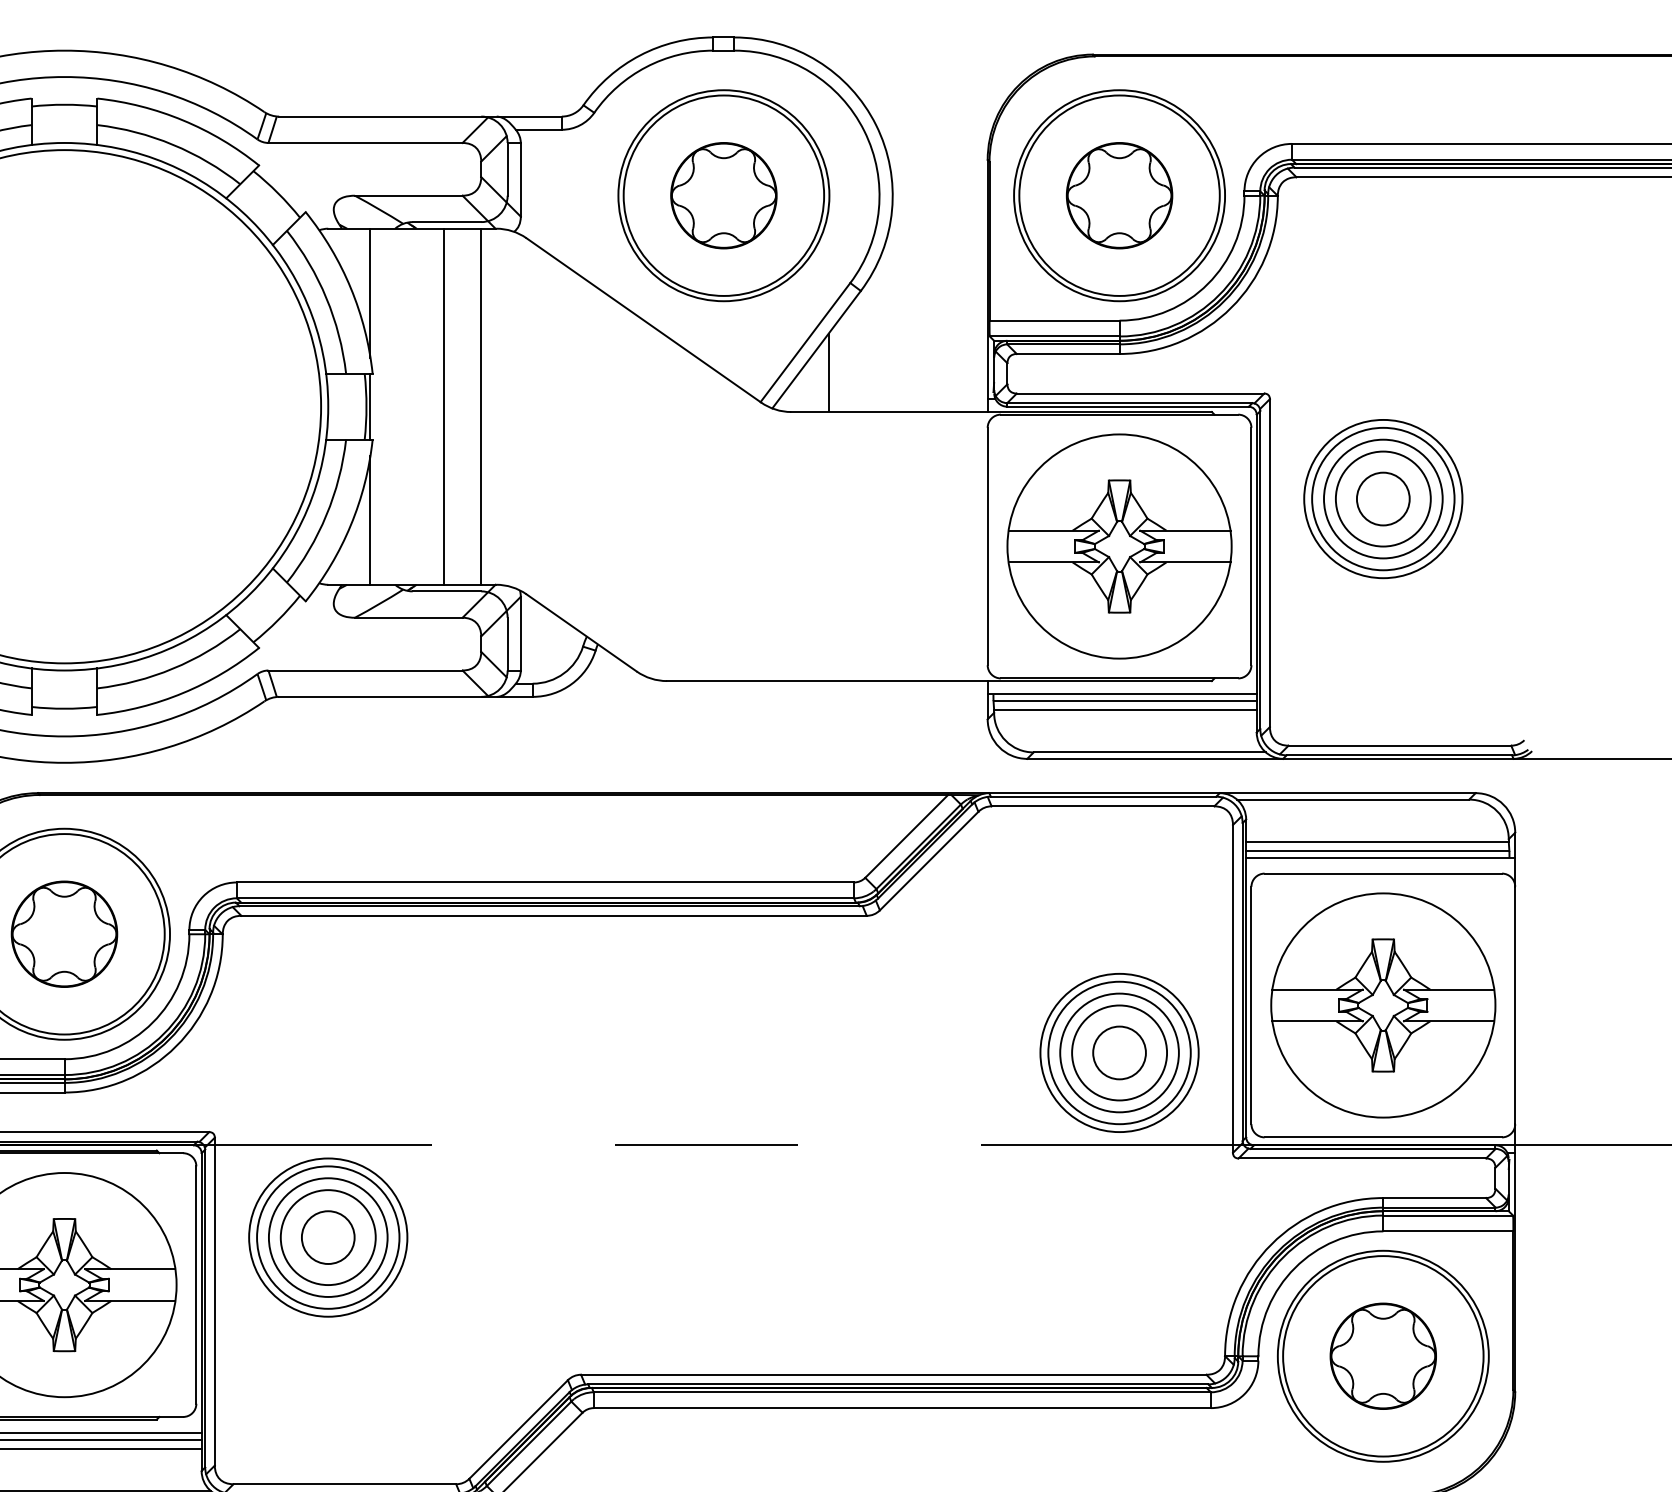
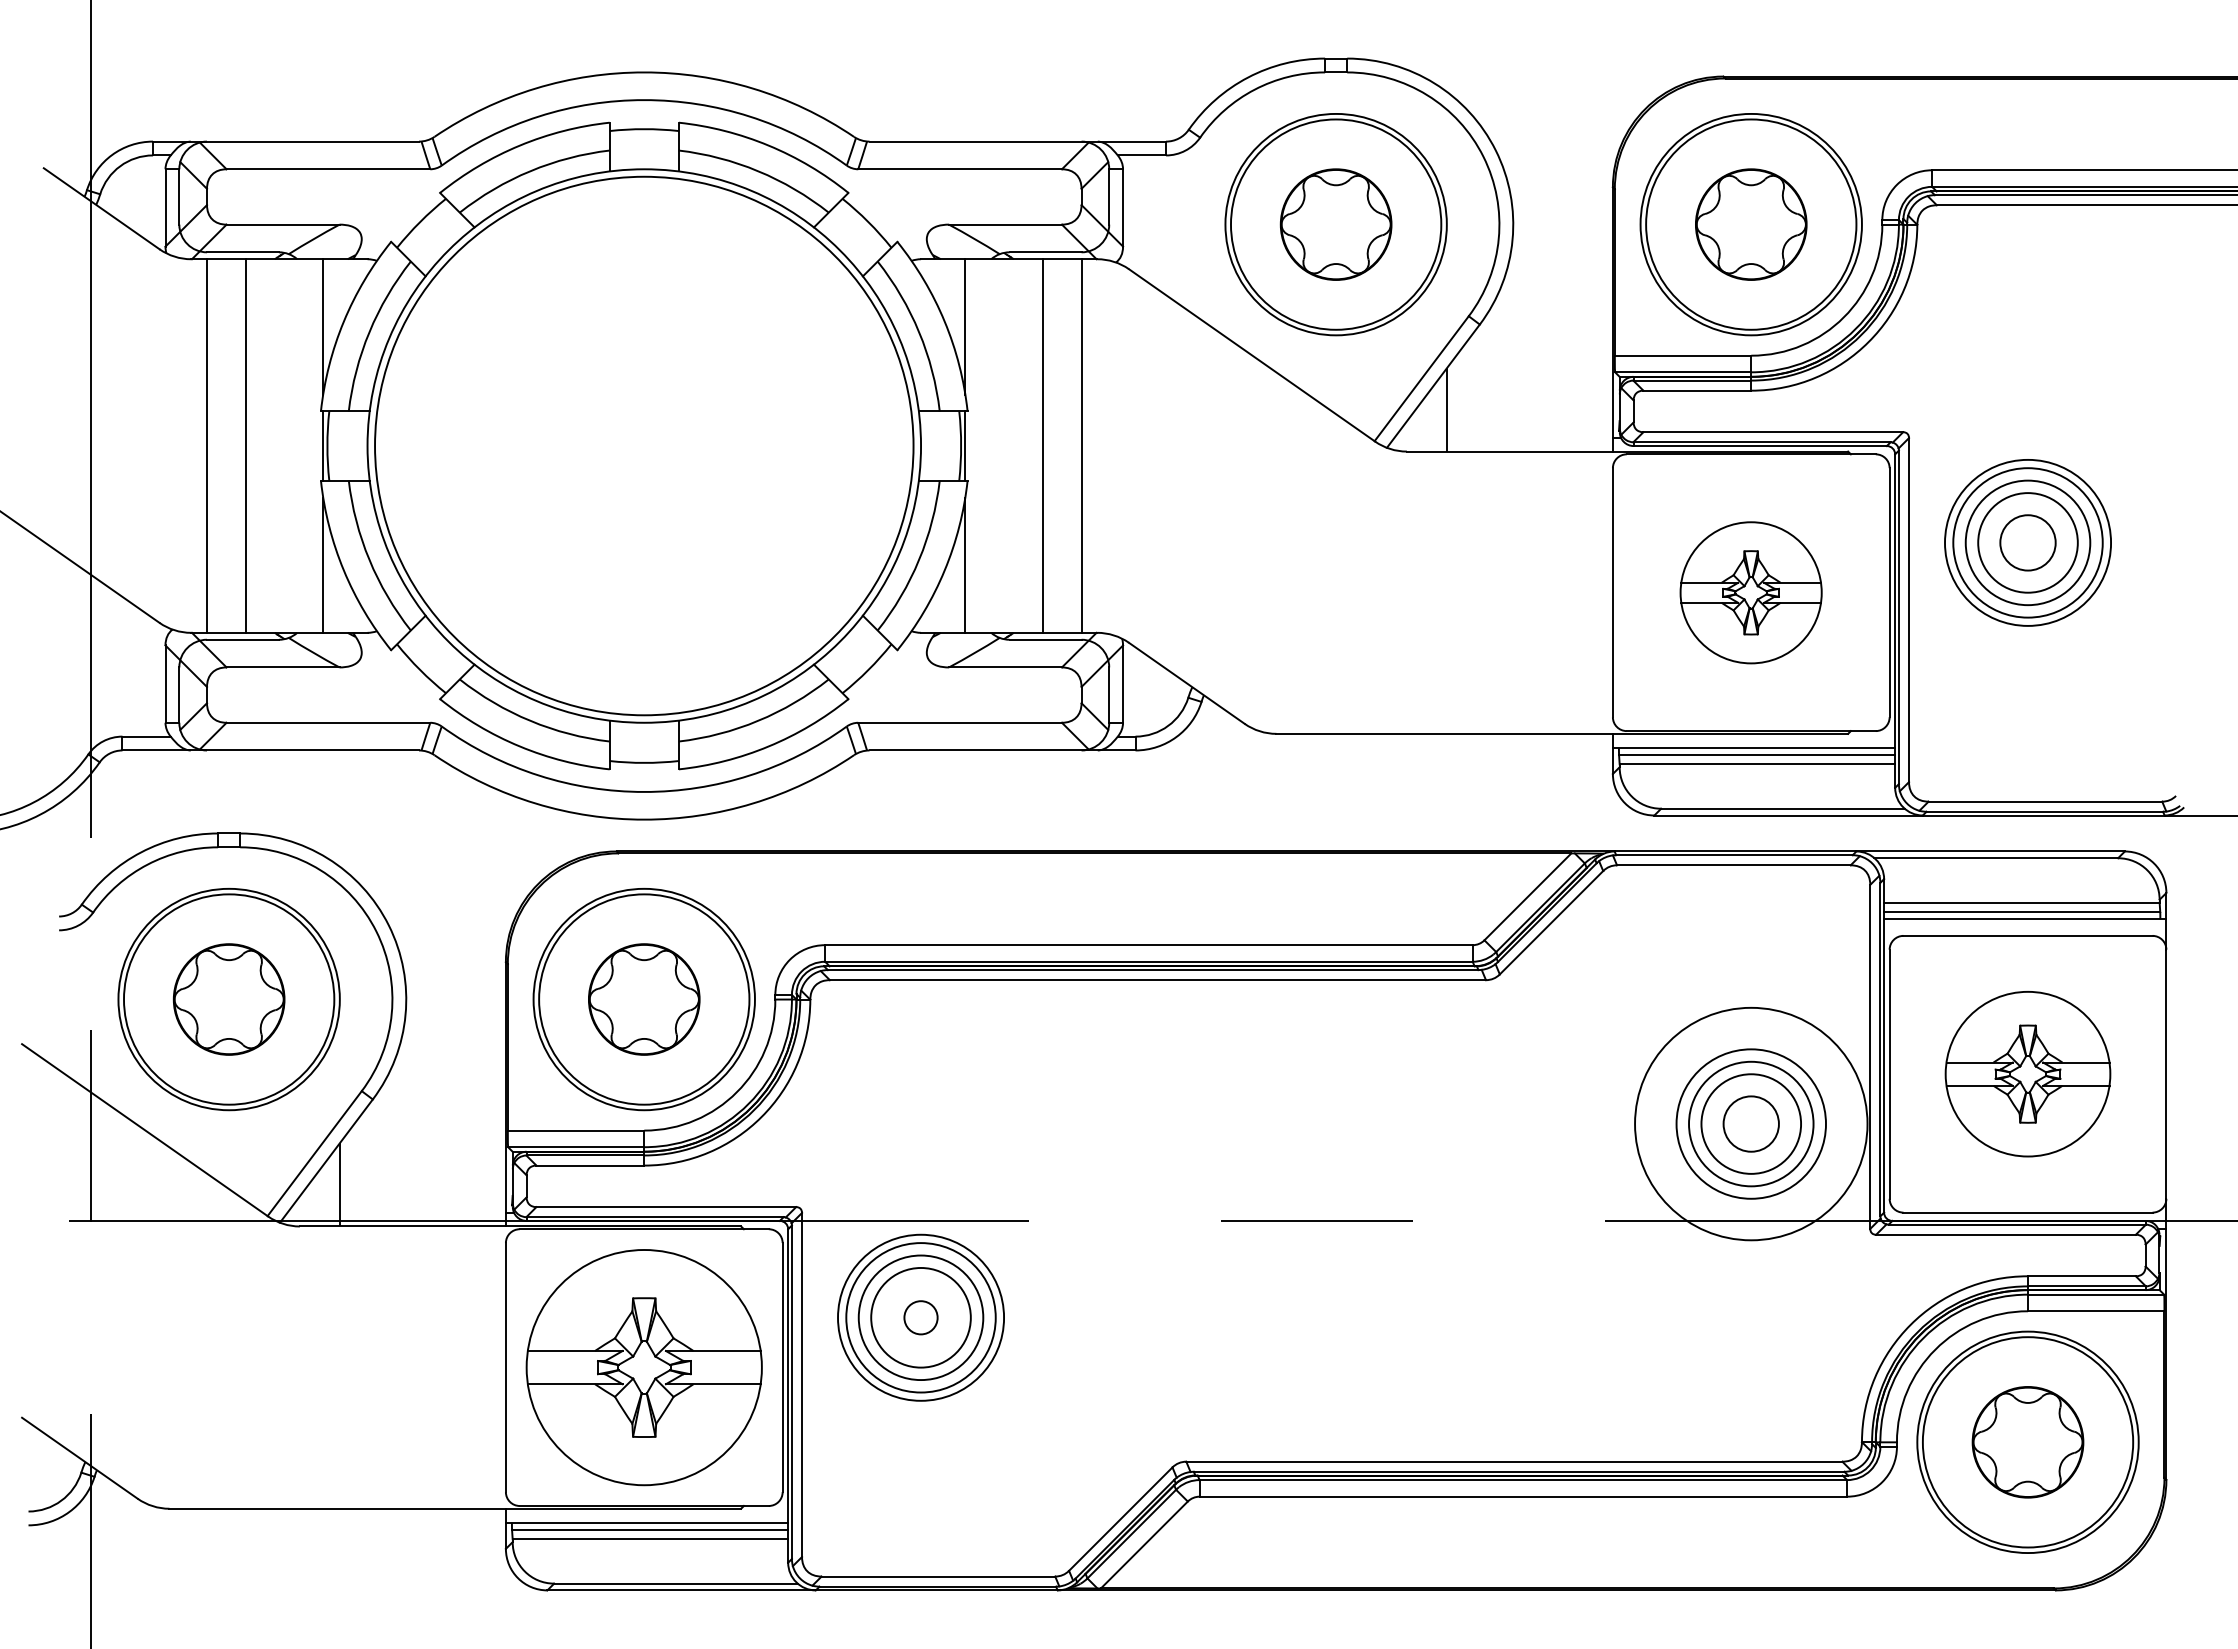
part: (1118, 546) -> (1750, 592), size x0.6
part: (1382, 1004) -> (2027, 1073), size x0.7
circle: (1119, 1053) -> (1751, 1124), size x1.4
circle: (327, 1237) -> (920, 1317), size x0.6

